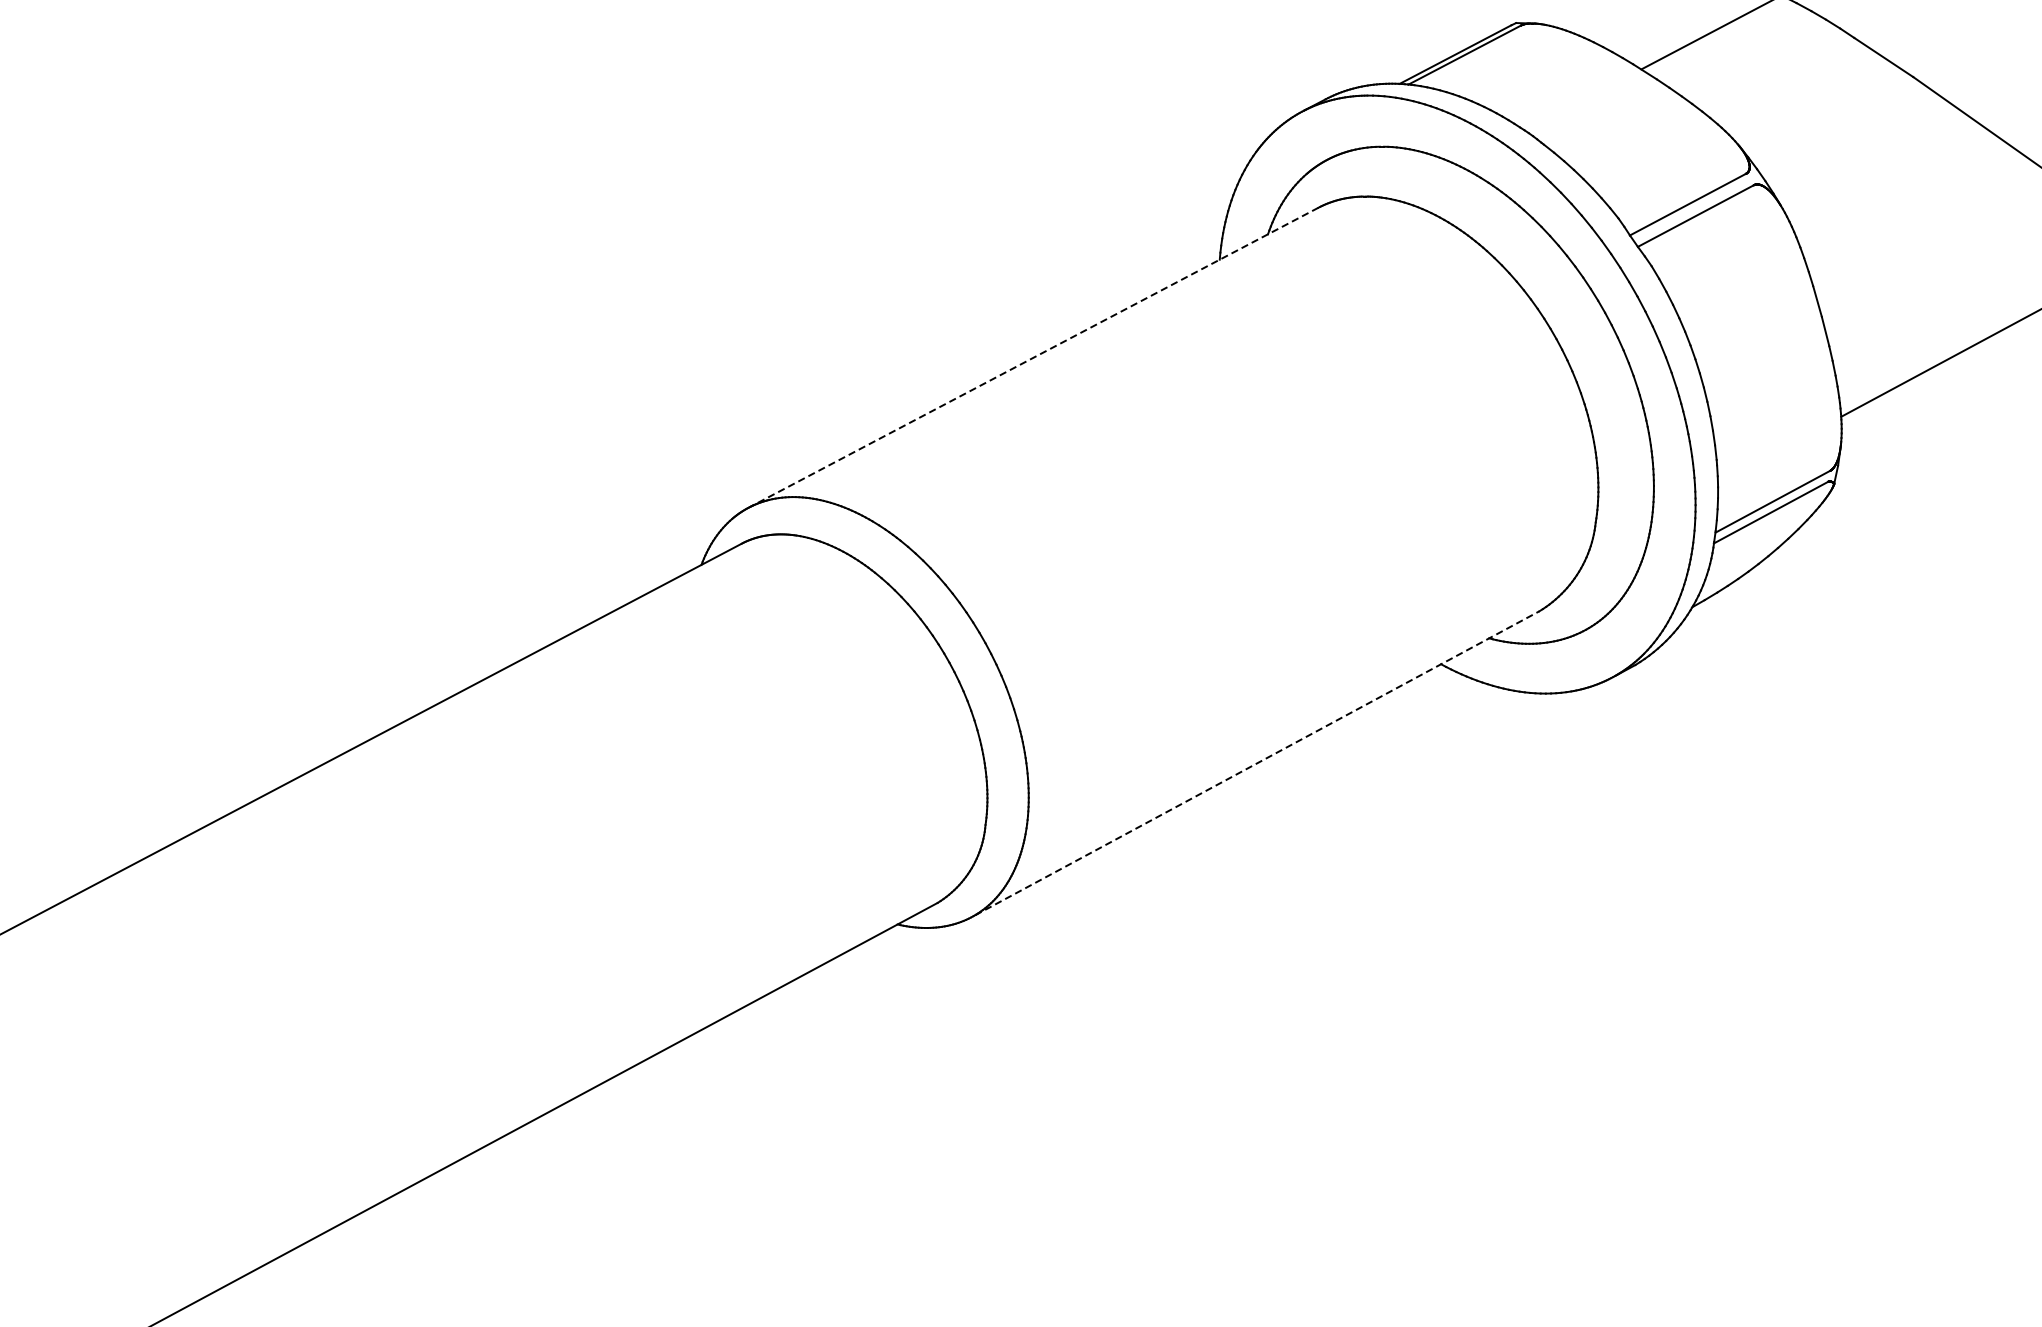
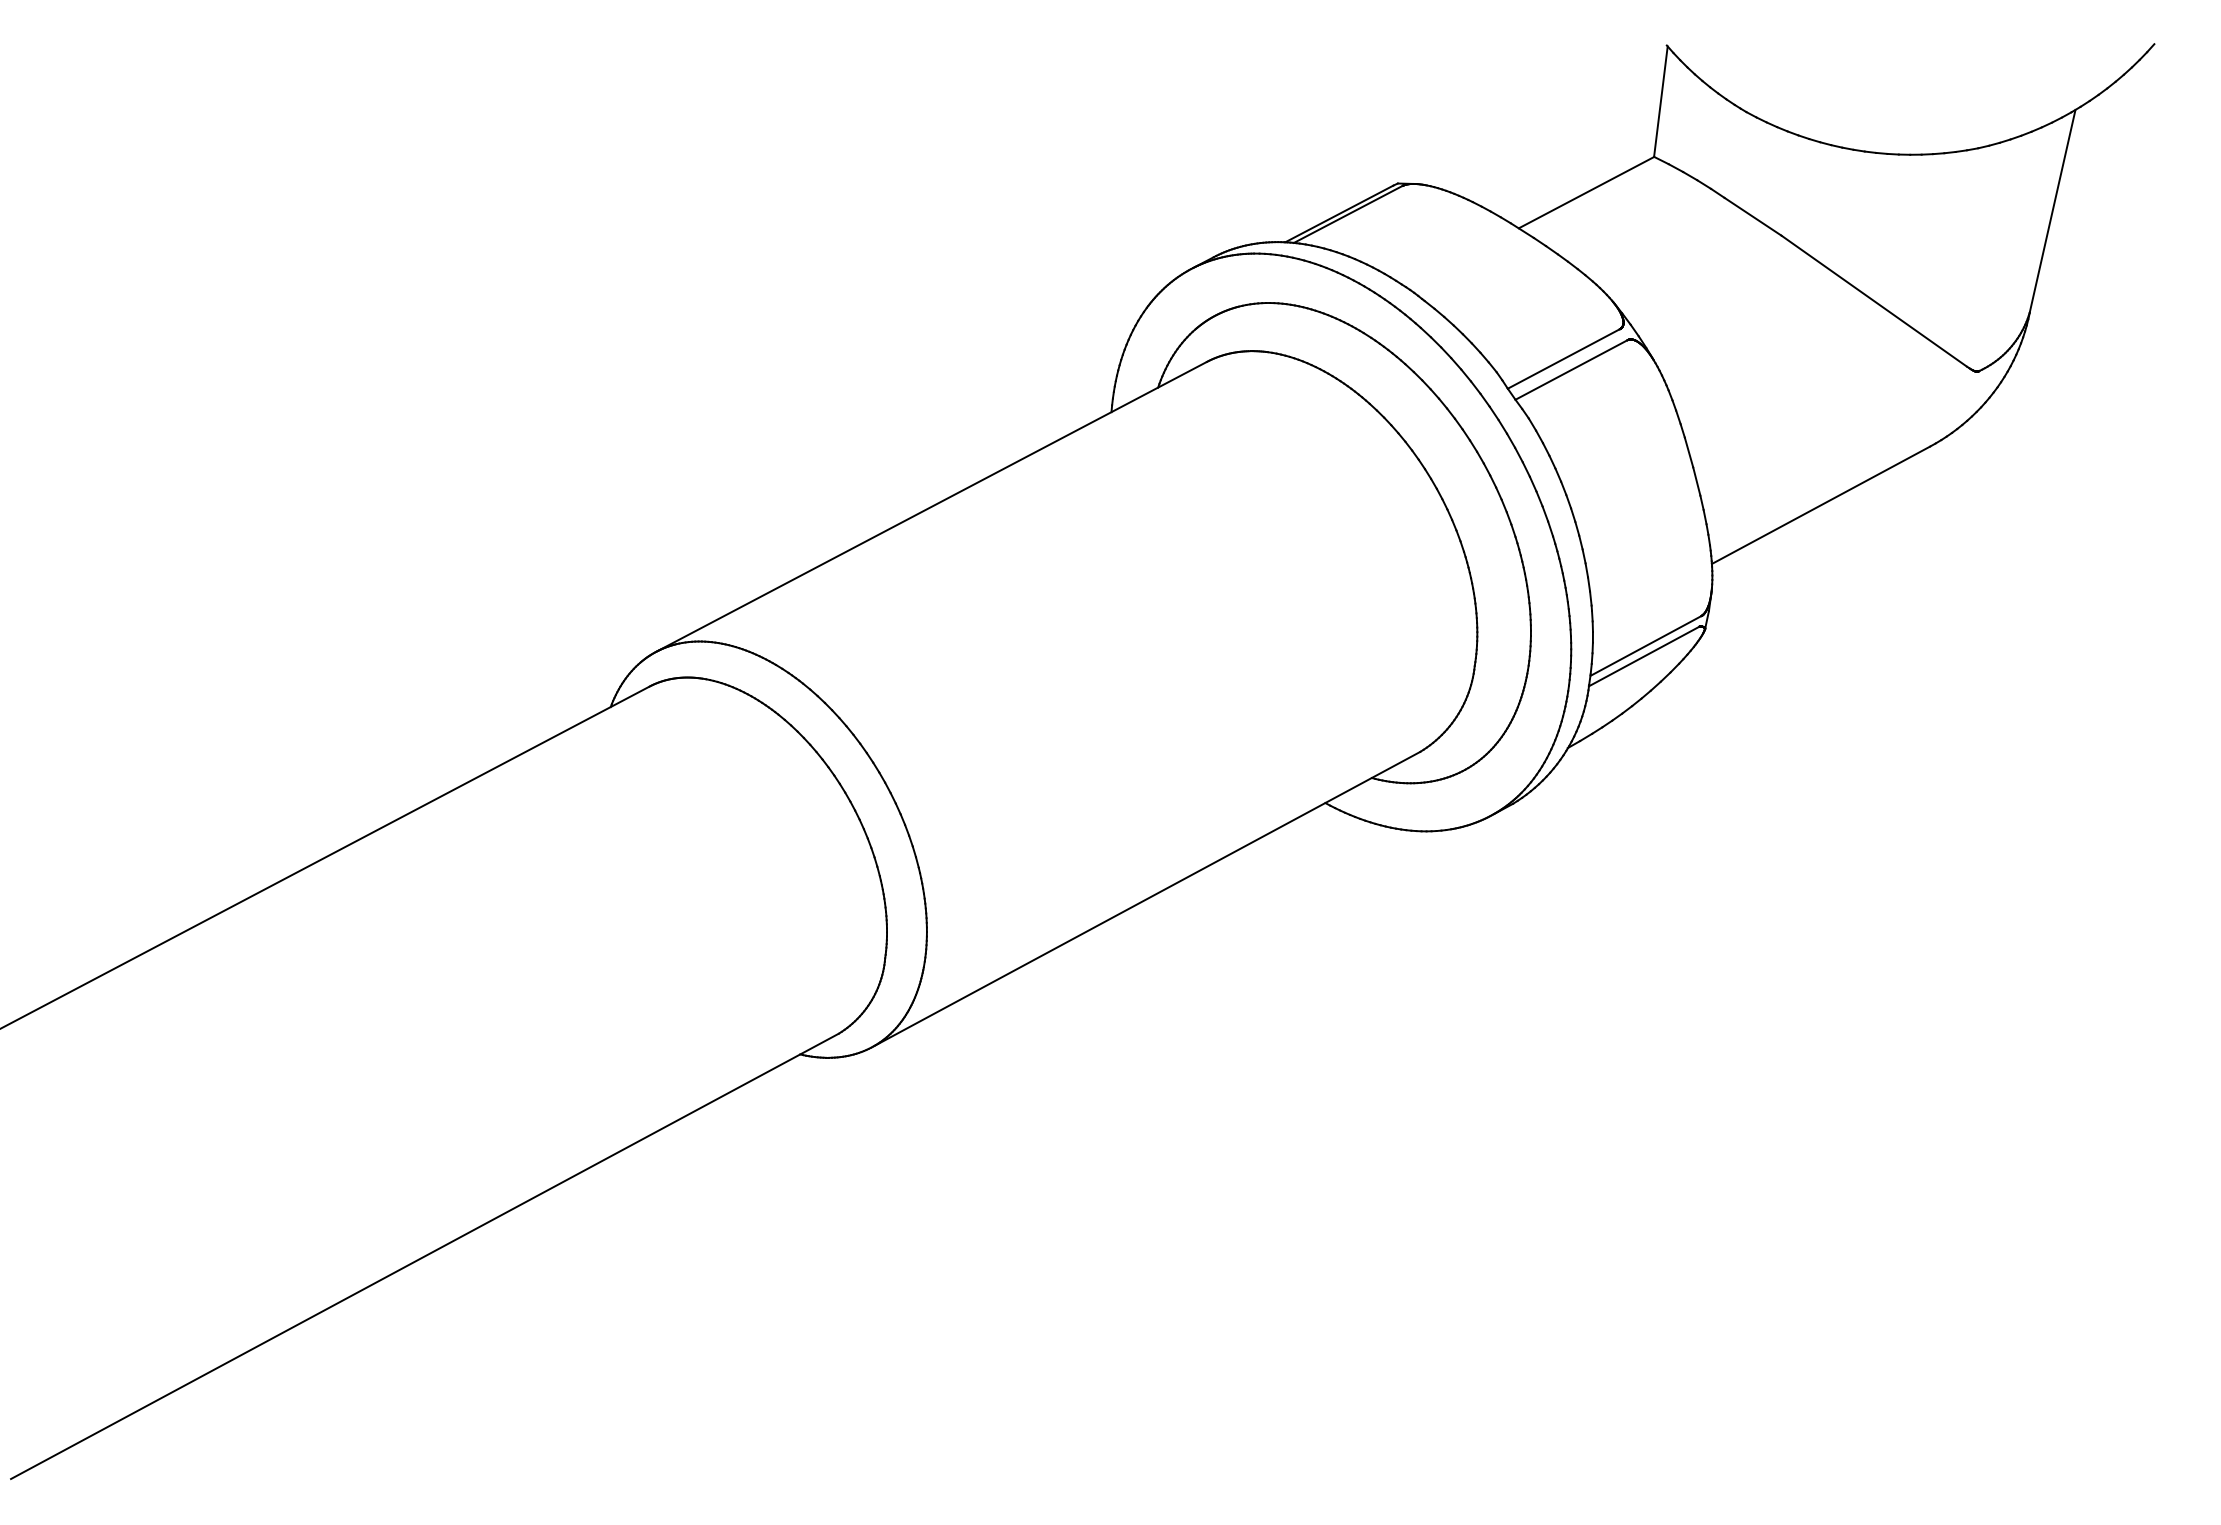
line: (1034, 357) -> (932, 506), dashed -> solid
line: (1257, 763) -> (1147, 898), dashed -> solid

